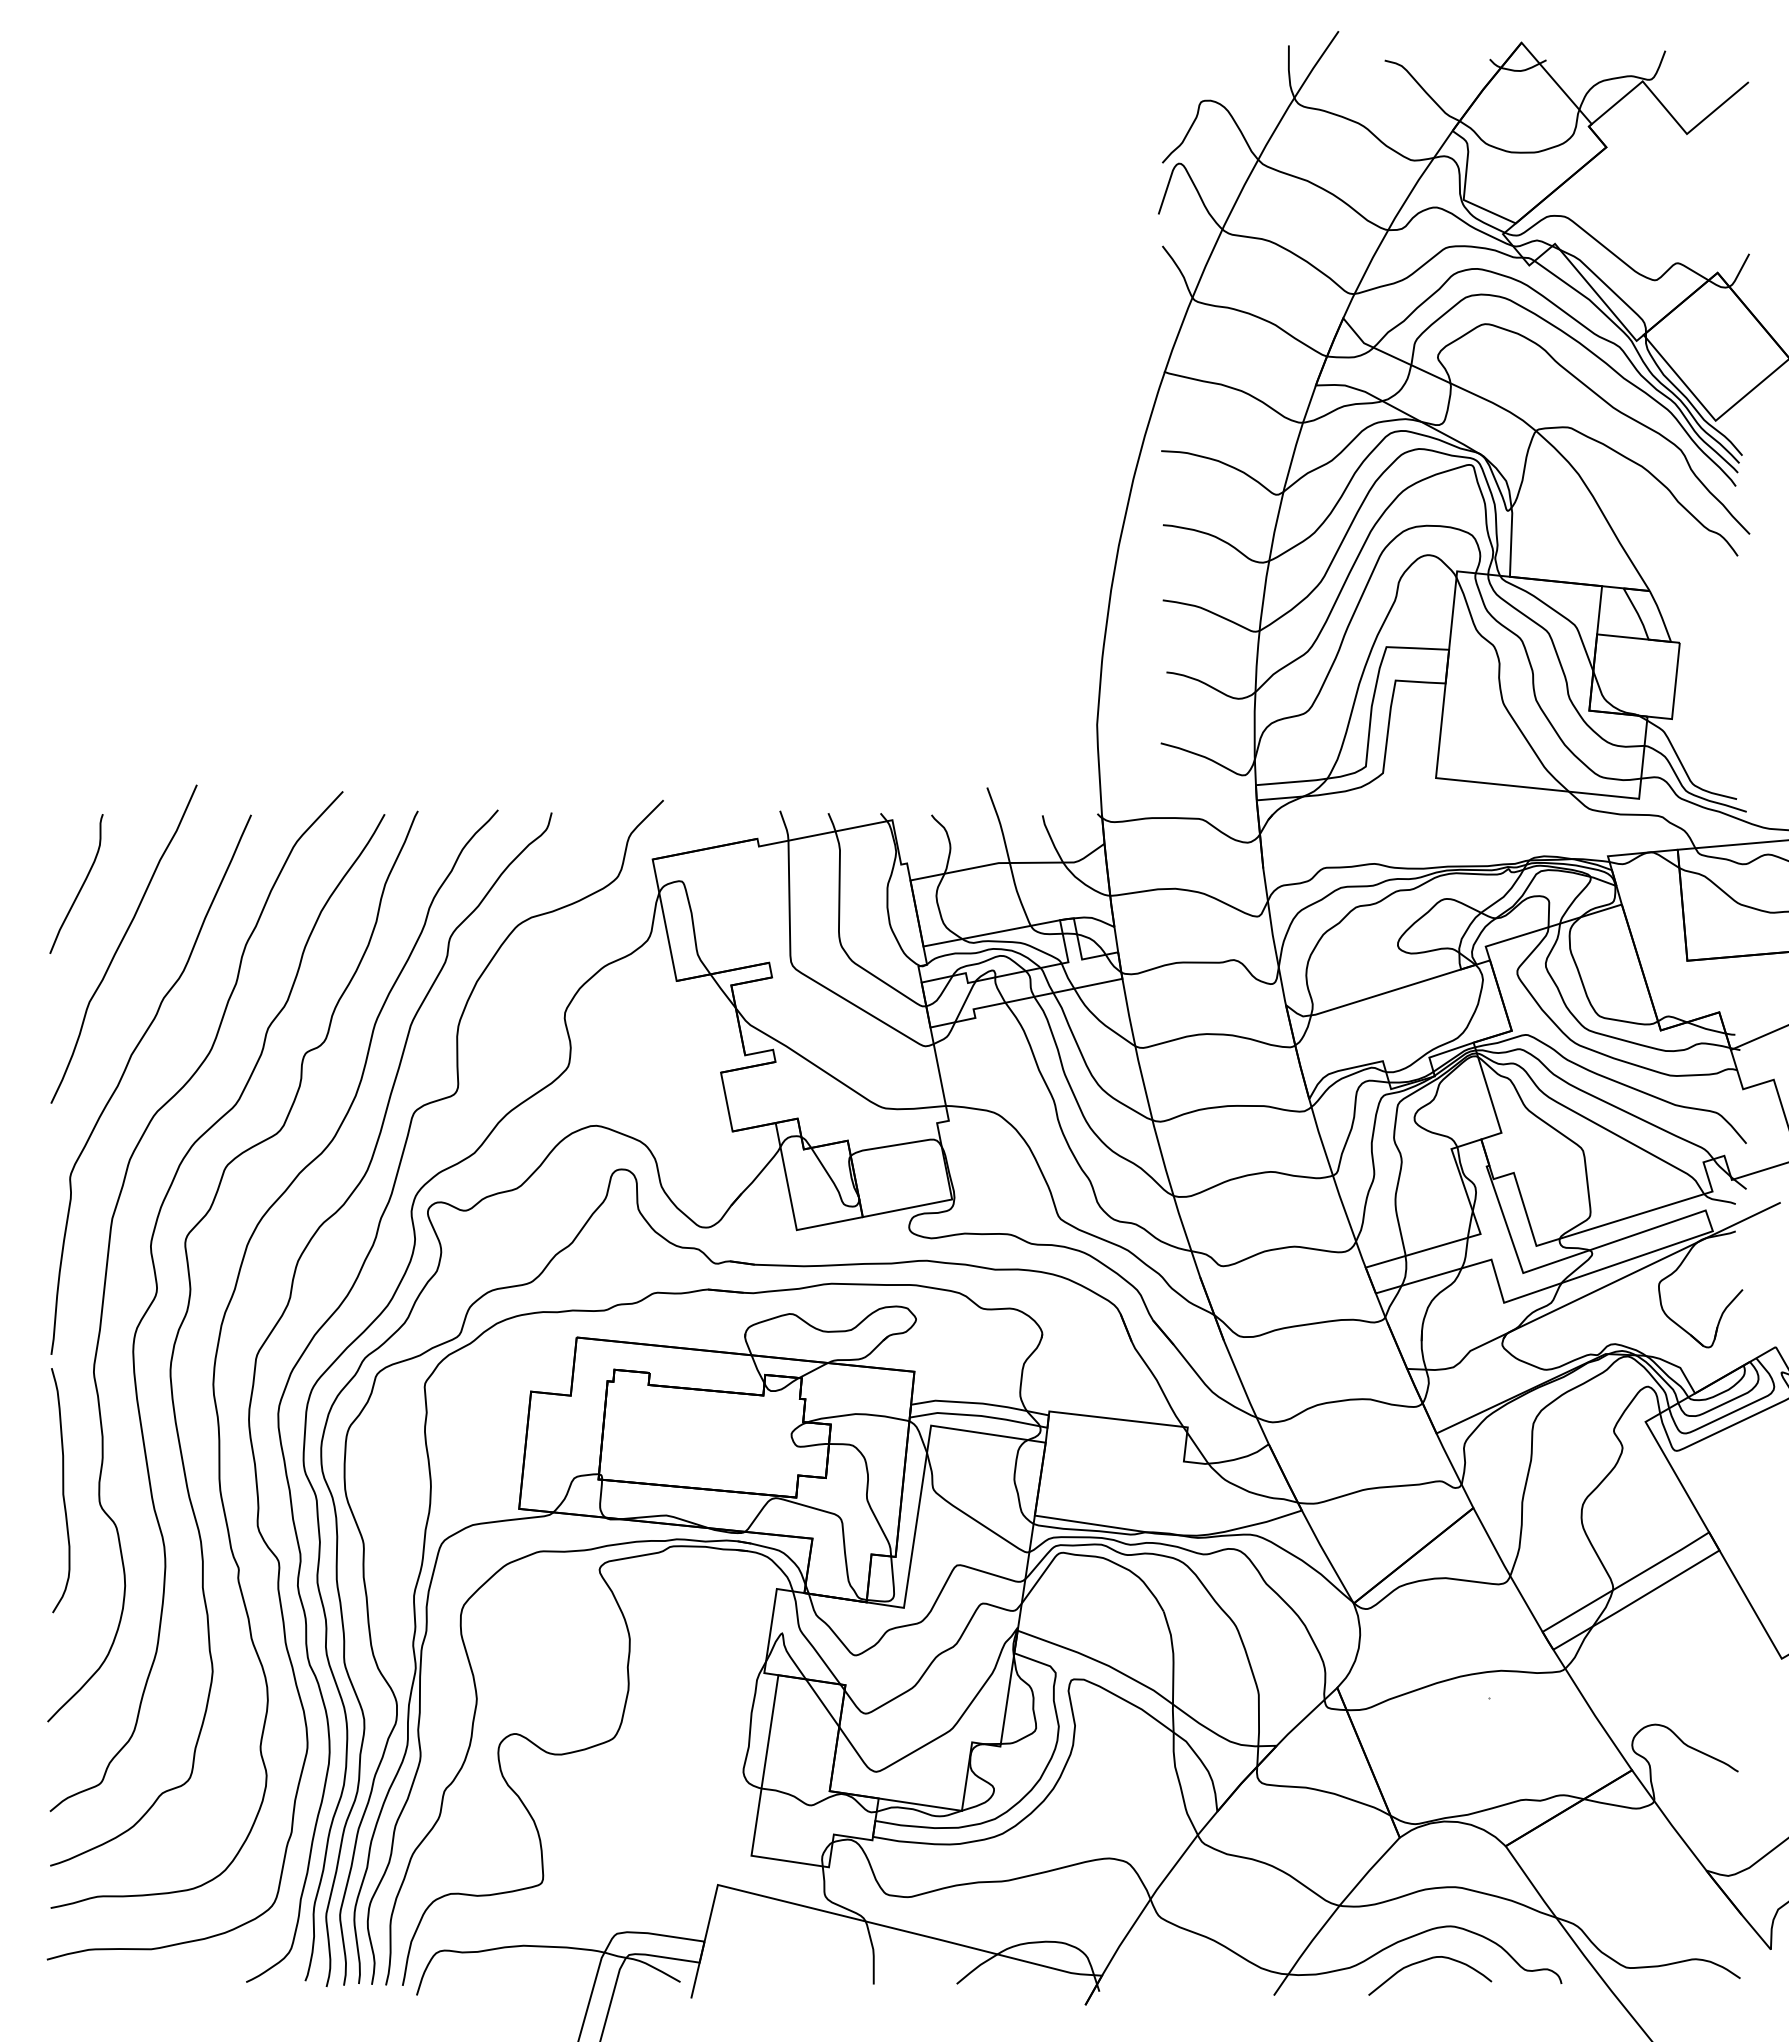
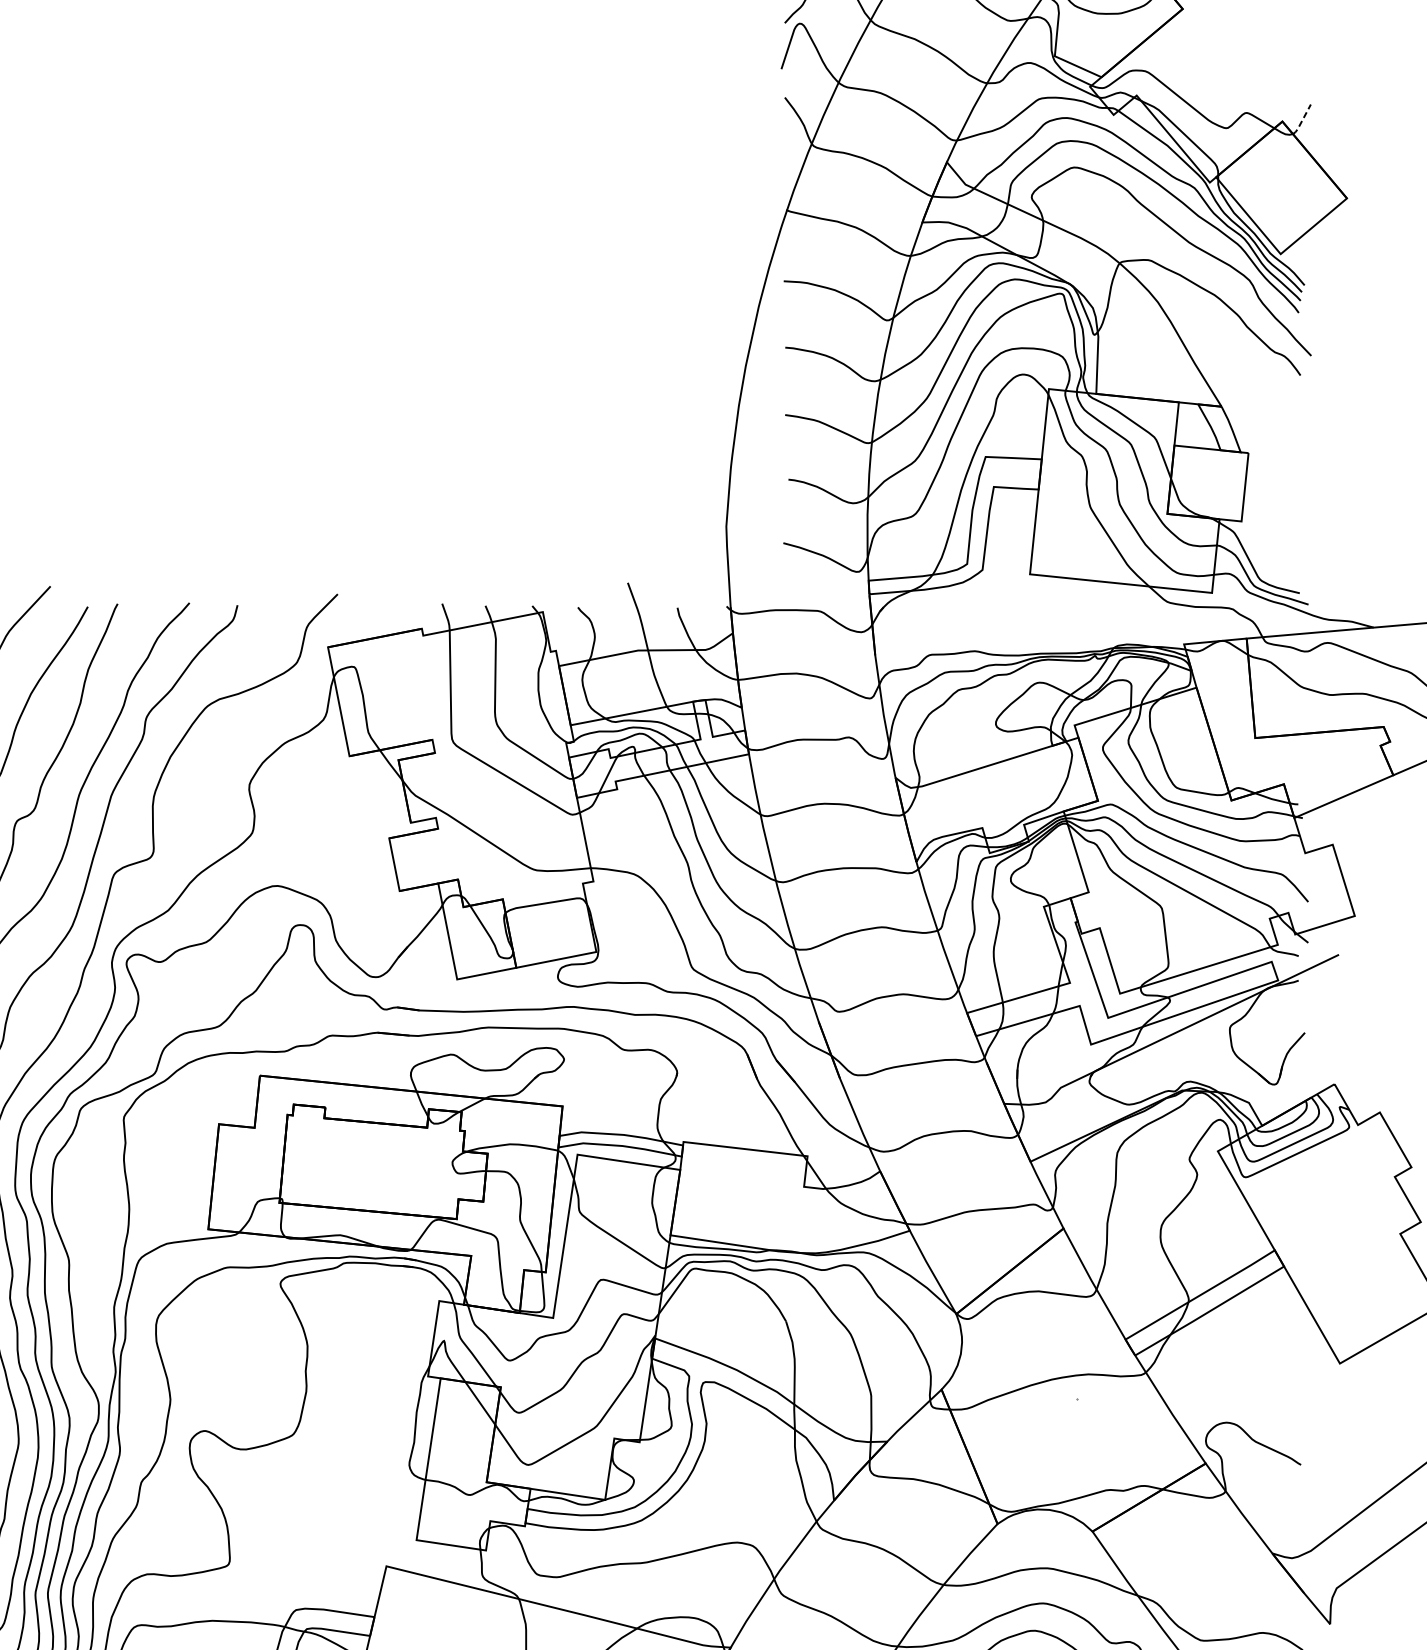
line: (1739, 272) -> (1302, 121), solid -> dashed

